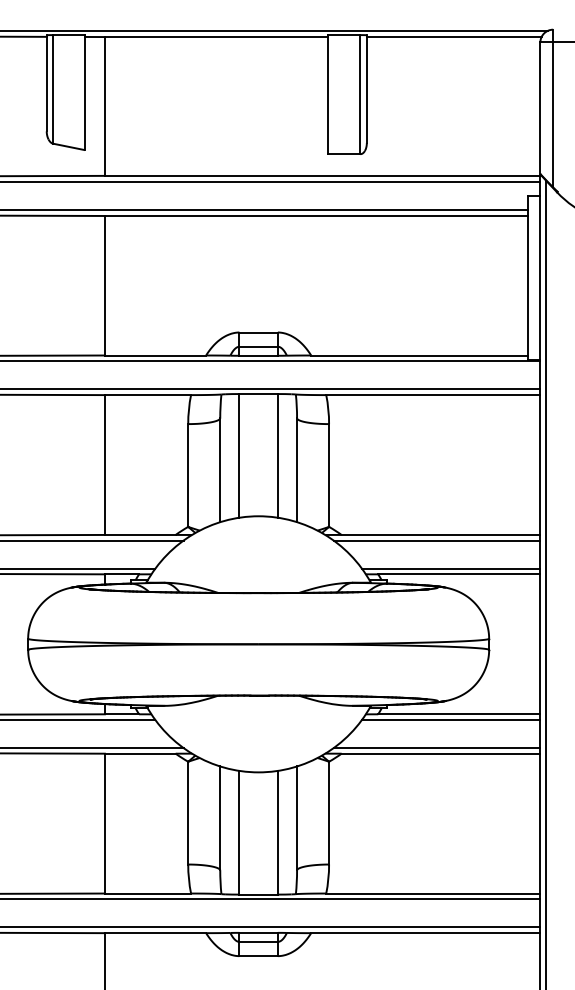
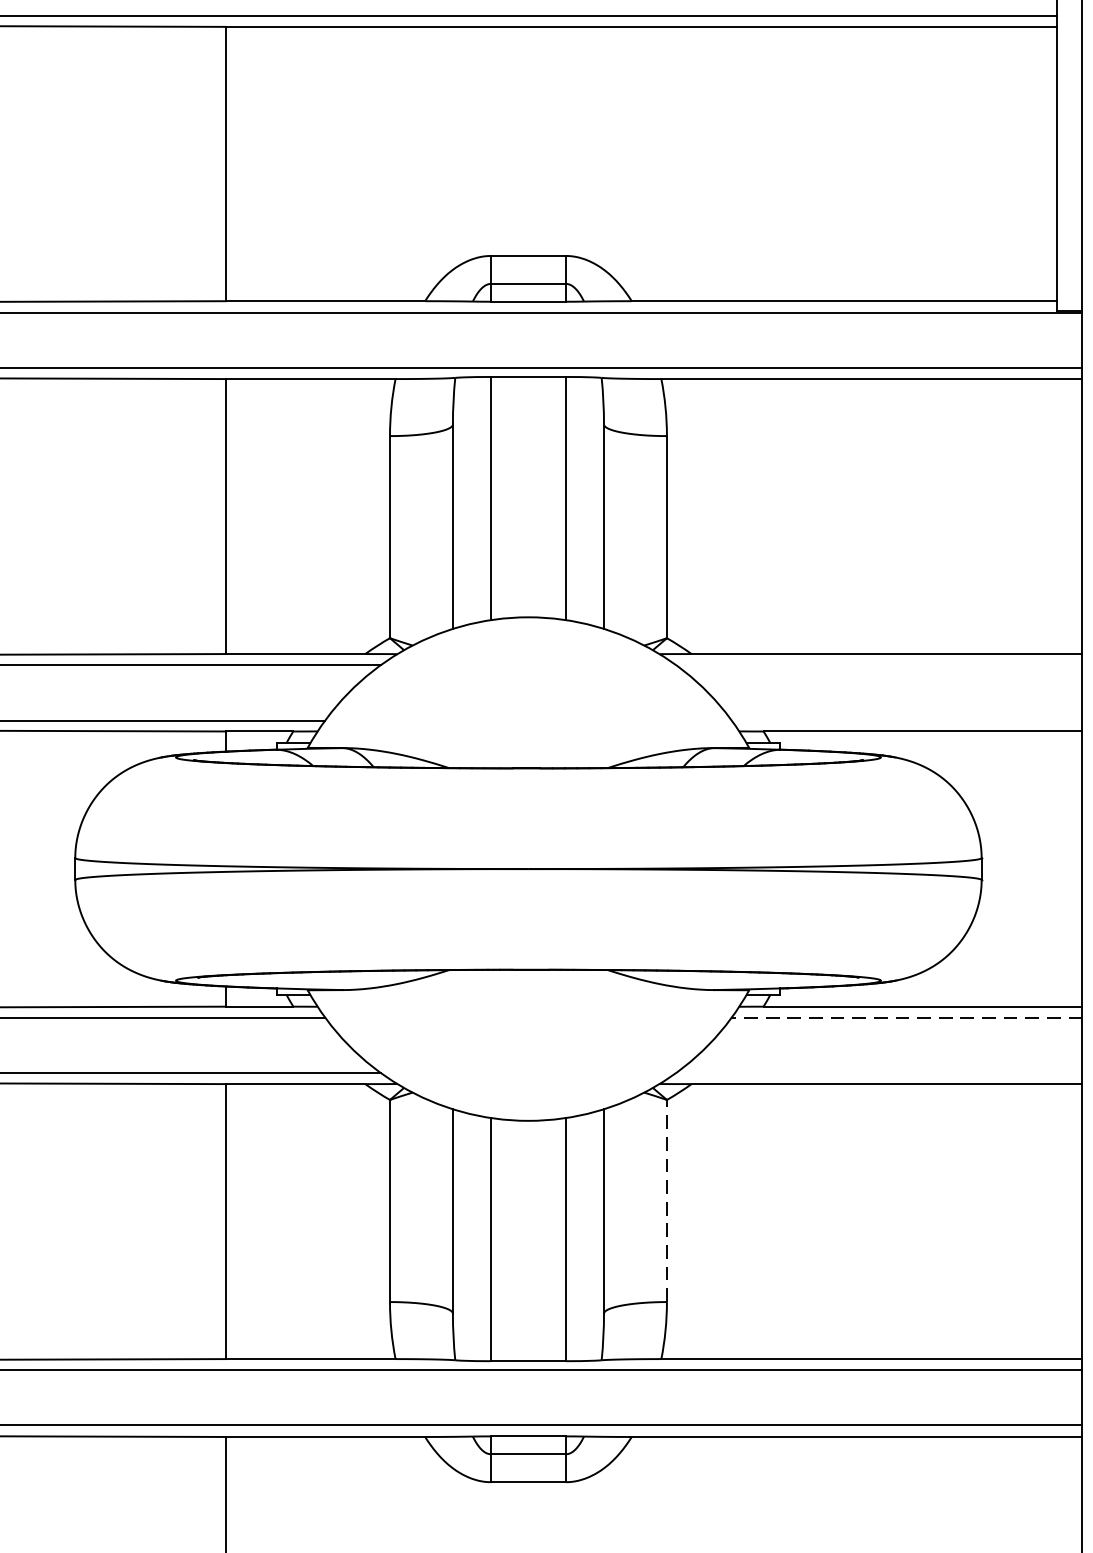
line: (436, 540) -> (878, 664), removed
line: (451, 568) -> (907, 719), removed
line: (450, 719) -> (905, 1016), solid -> dashed
line: (436, 748) -> (878, 1073), removed
line: (329, 812) -> (667, 1199), solid -> dashed

